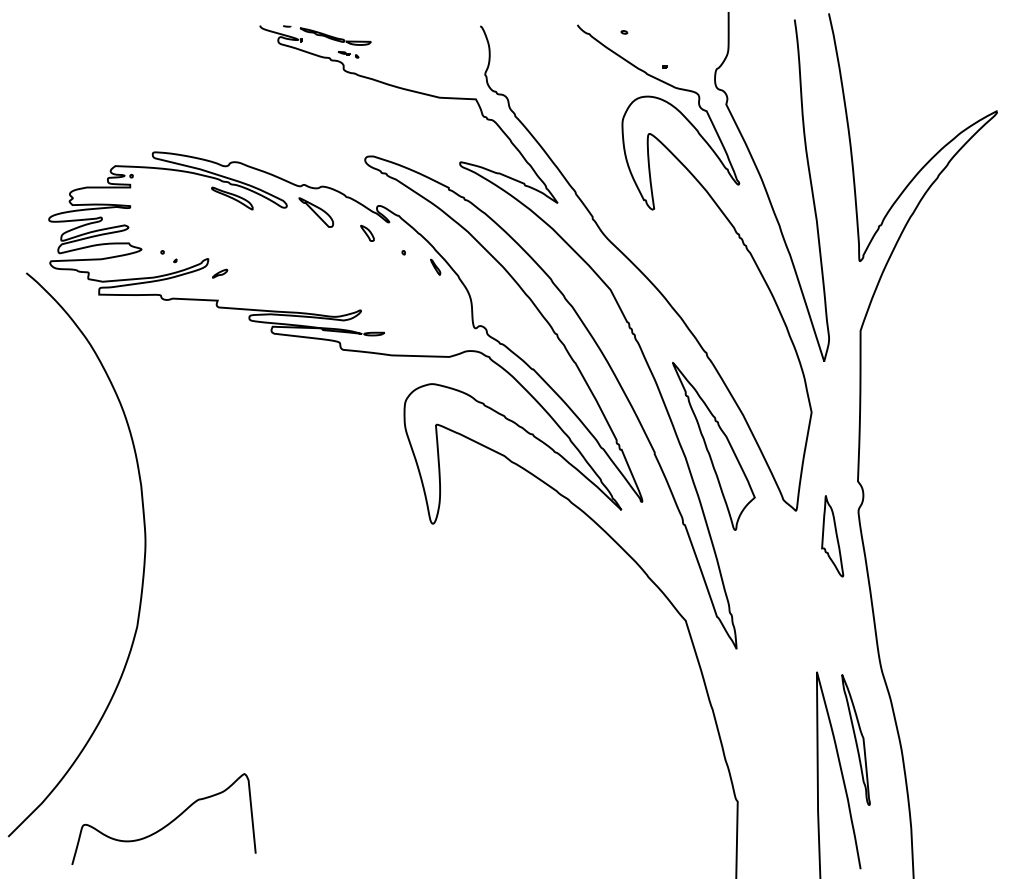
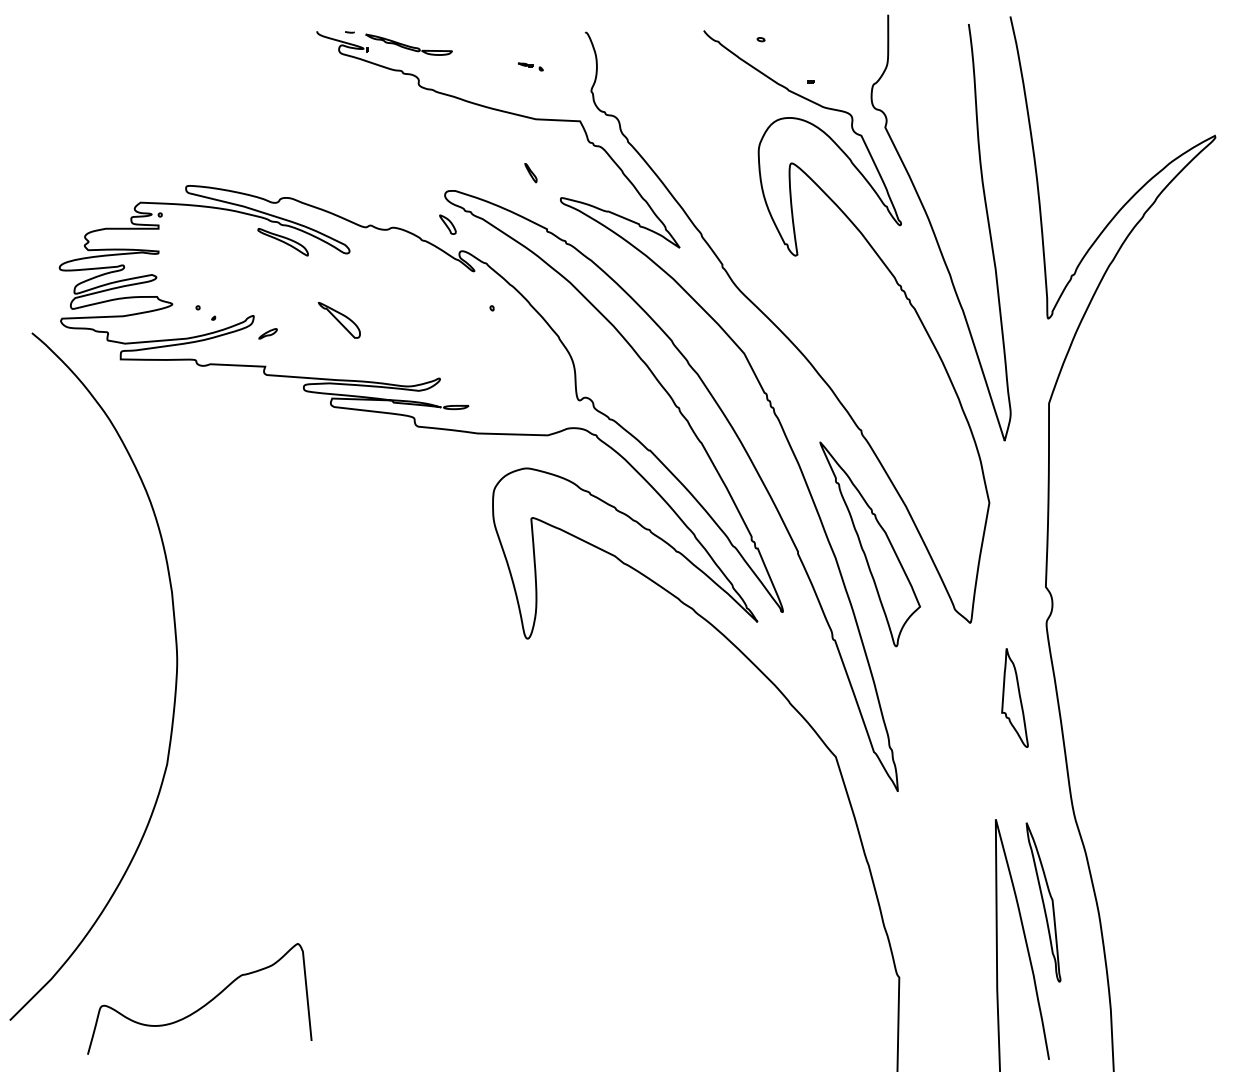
part: (348, 54) -> (530, 66), moved
part: (315, 212) -> (338, 320), moved
part: (367, 233) -> (447, 224), moved
part: (435, 267) -> (530, 173), moved
part: (832, 535) -> (1014, 697), moved

